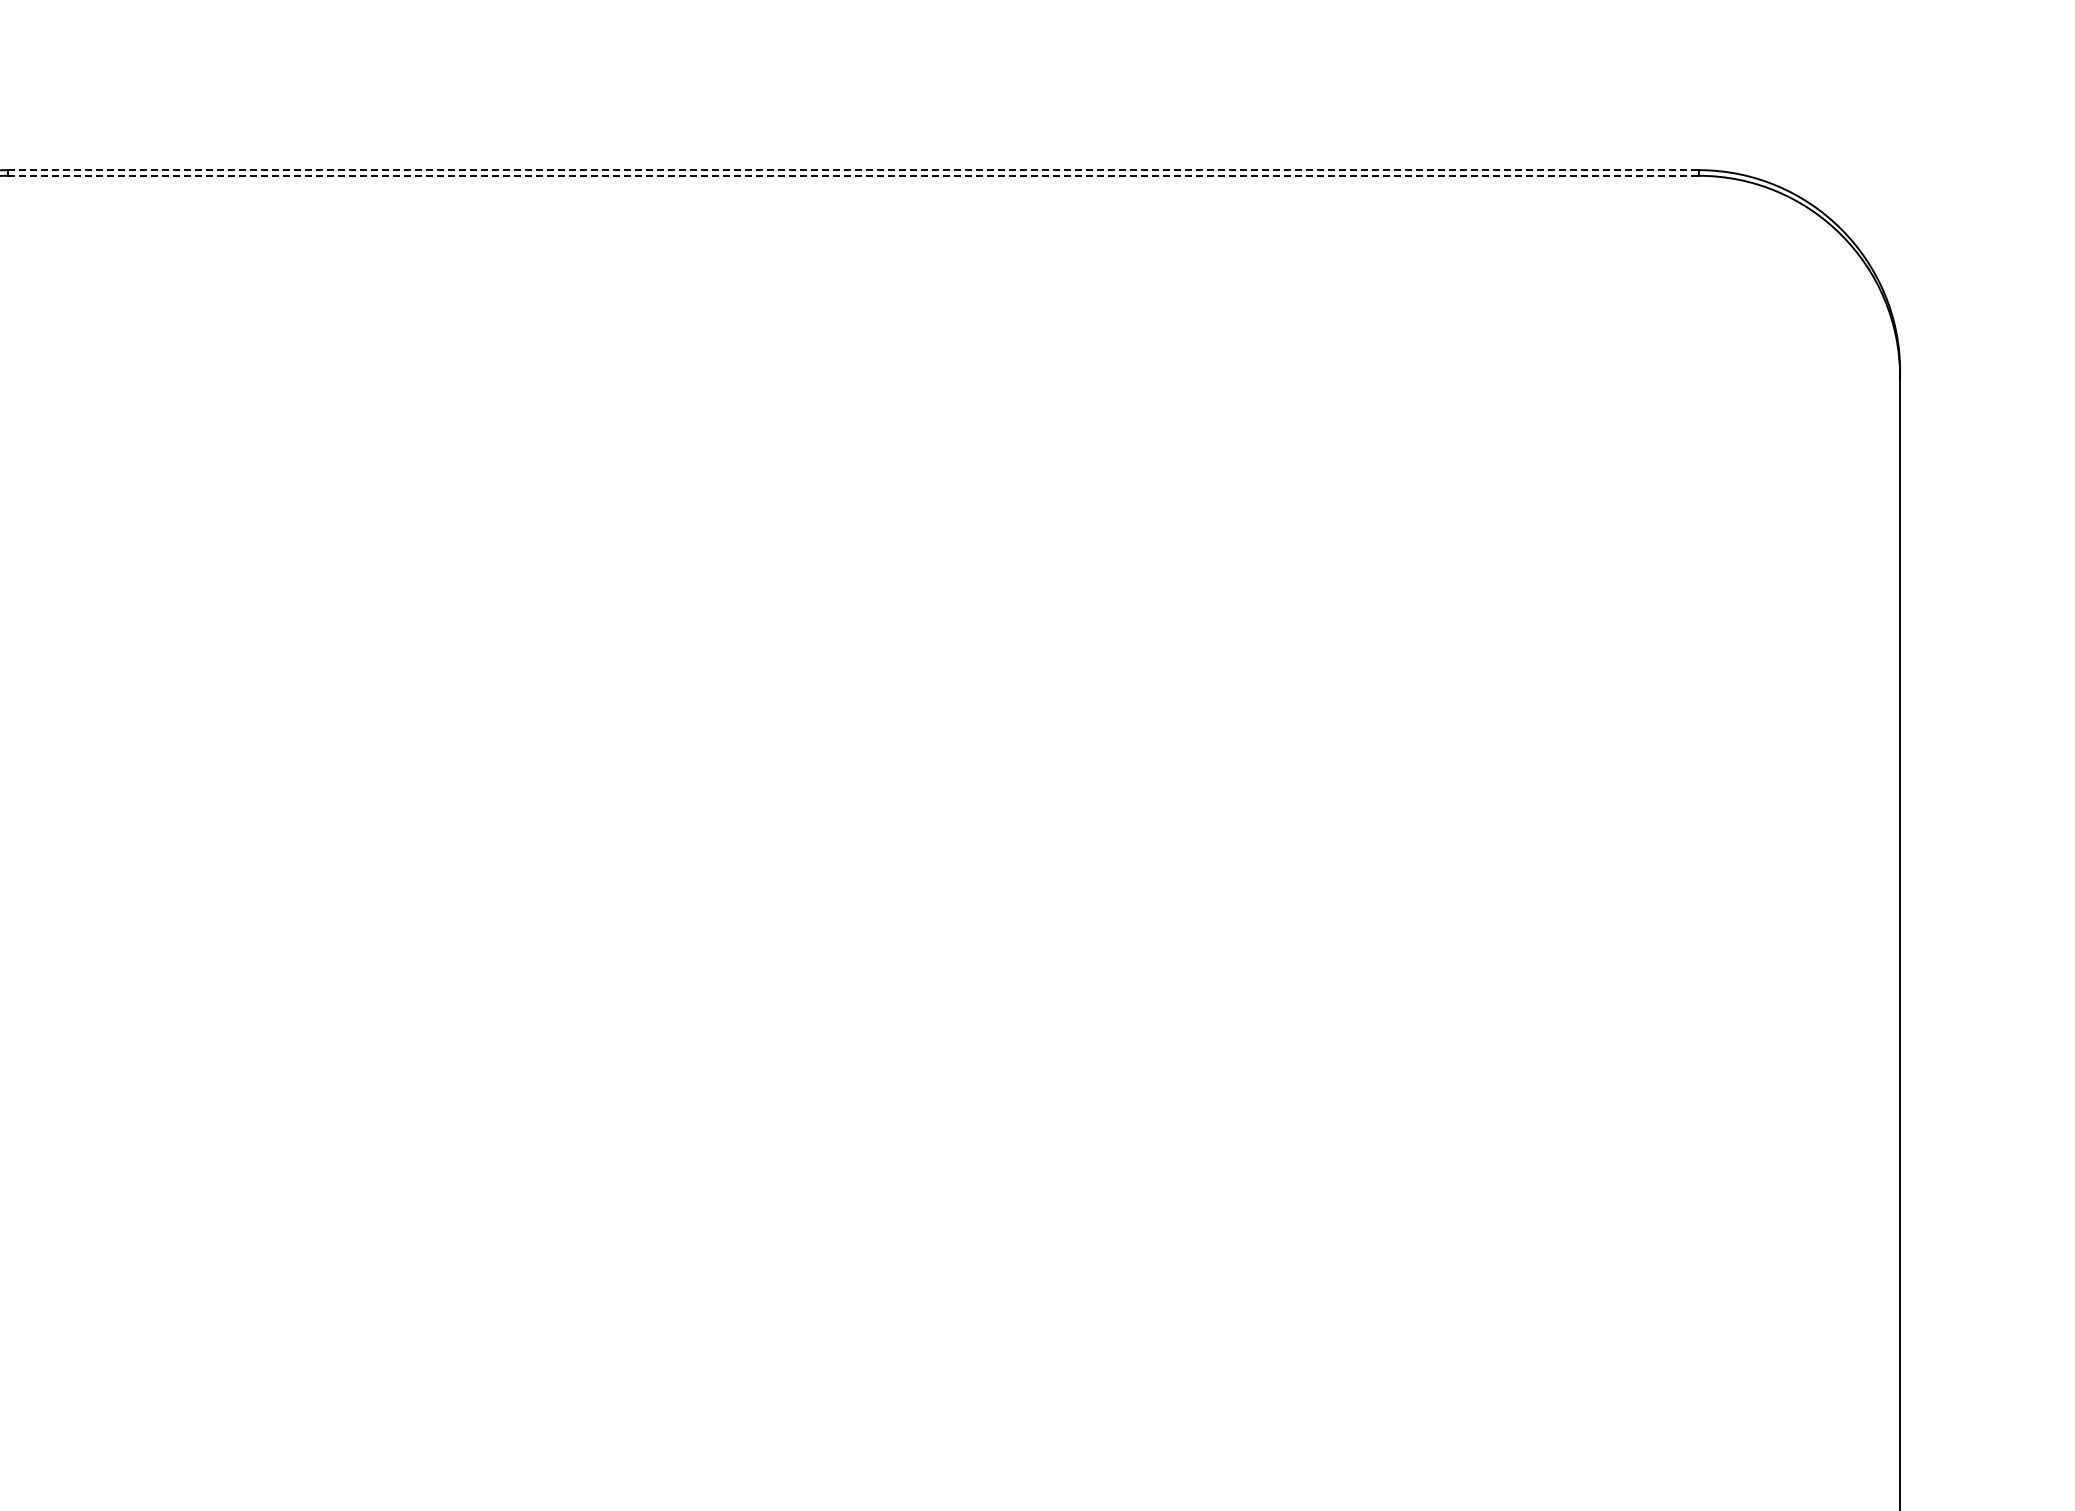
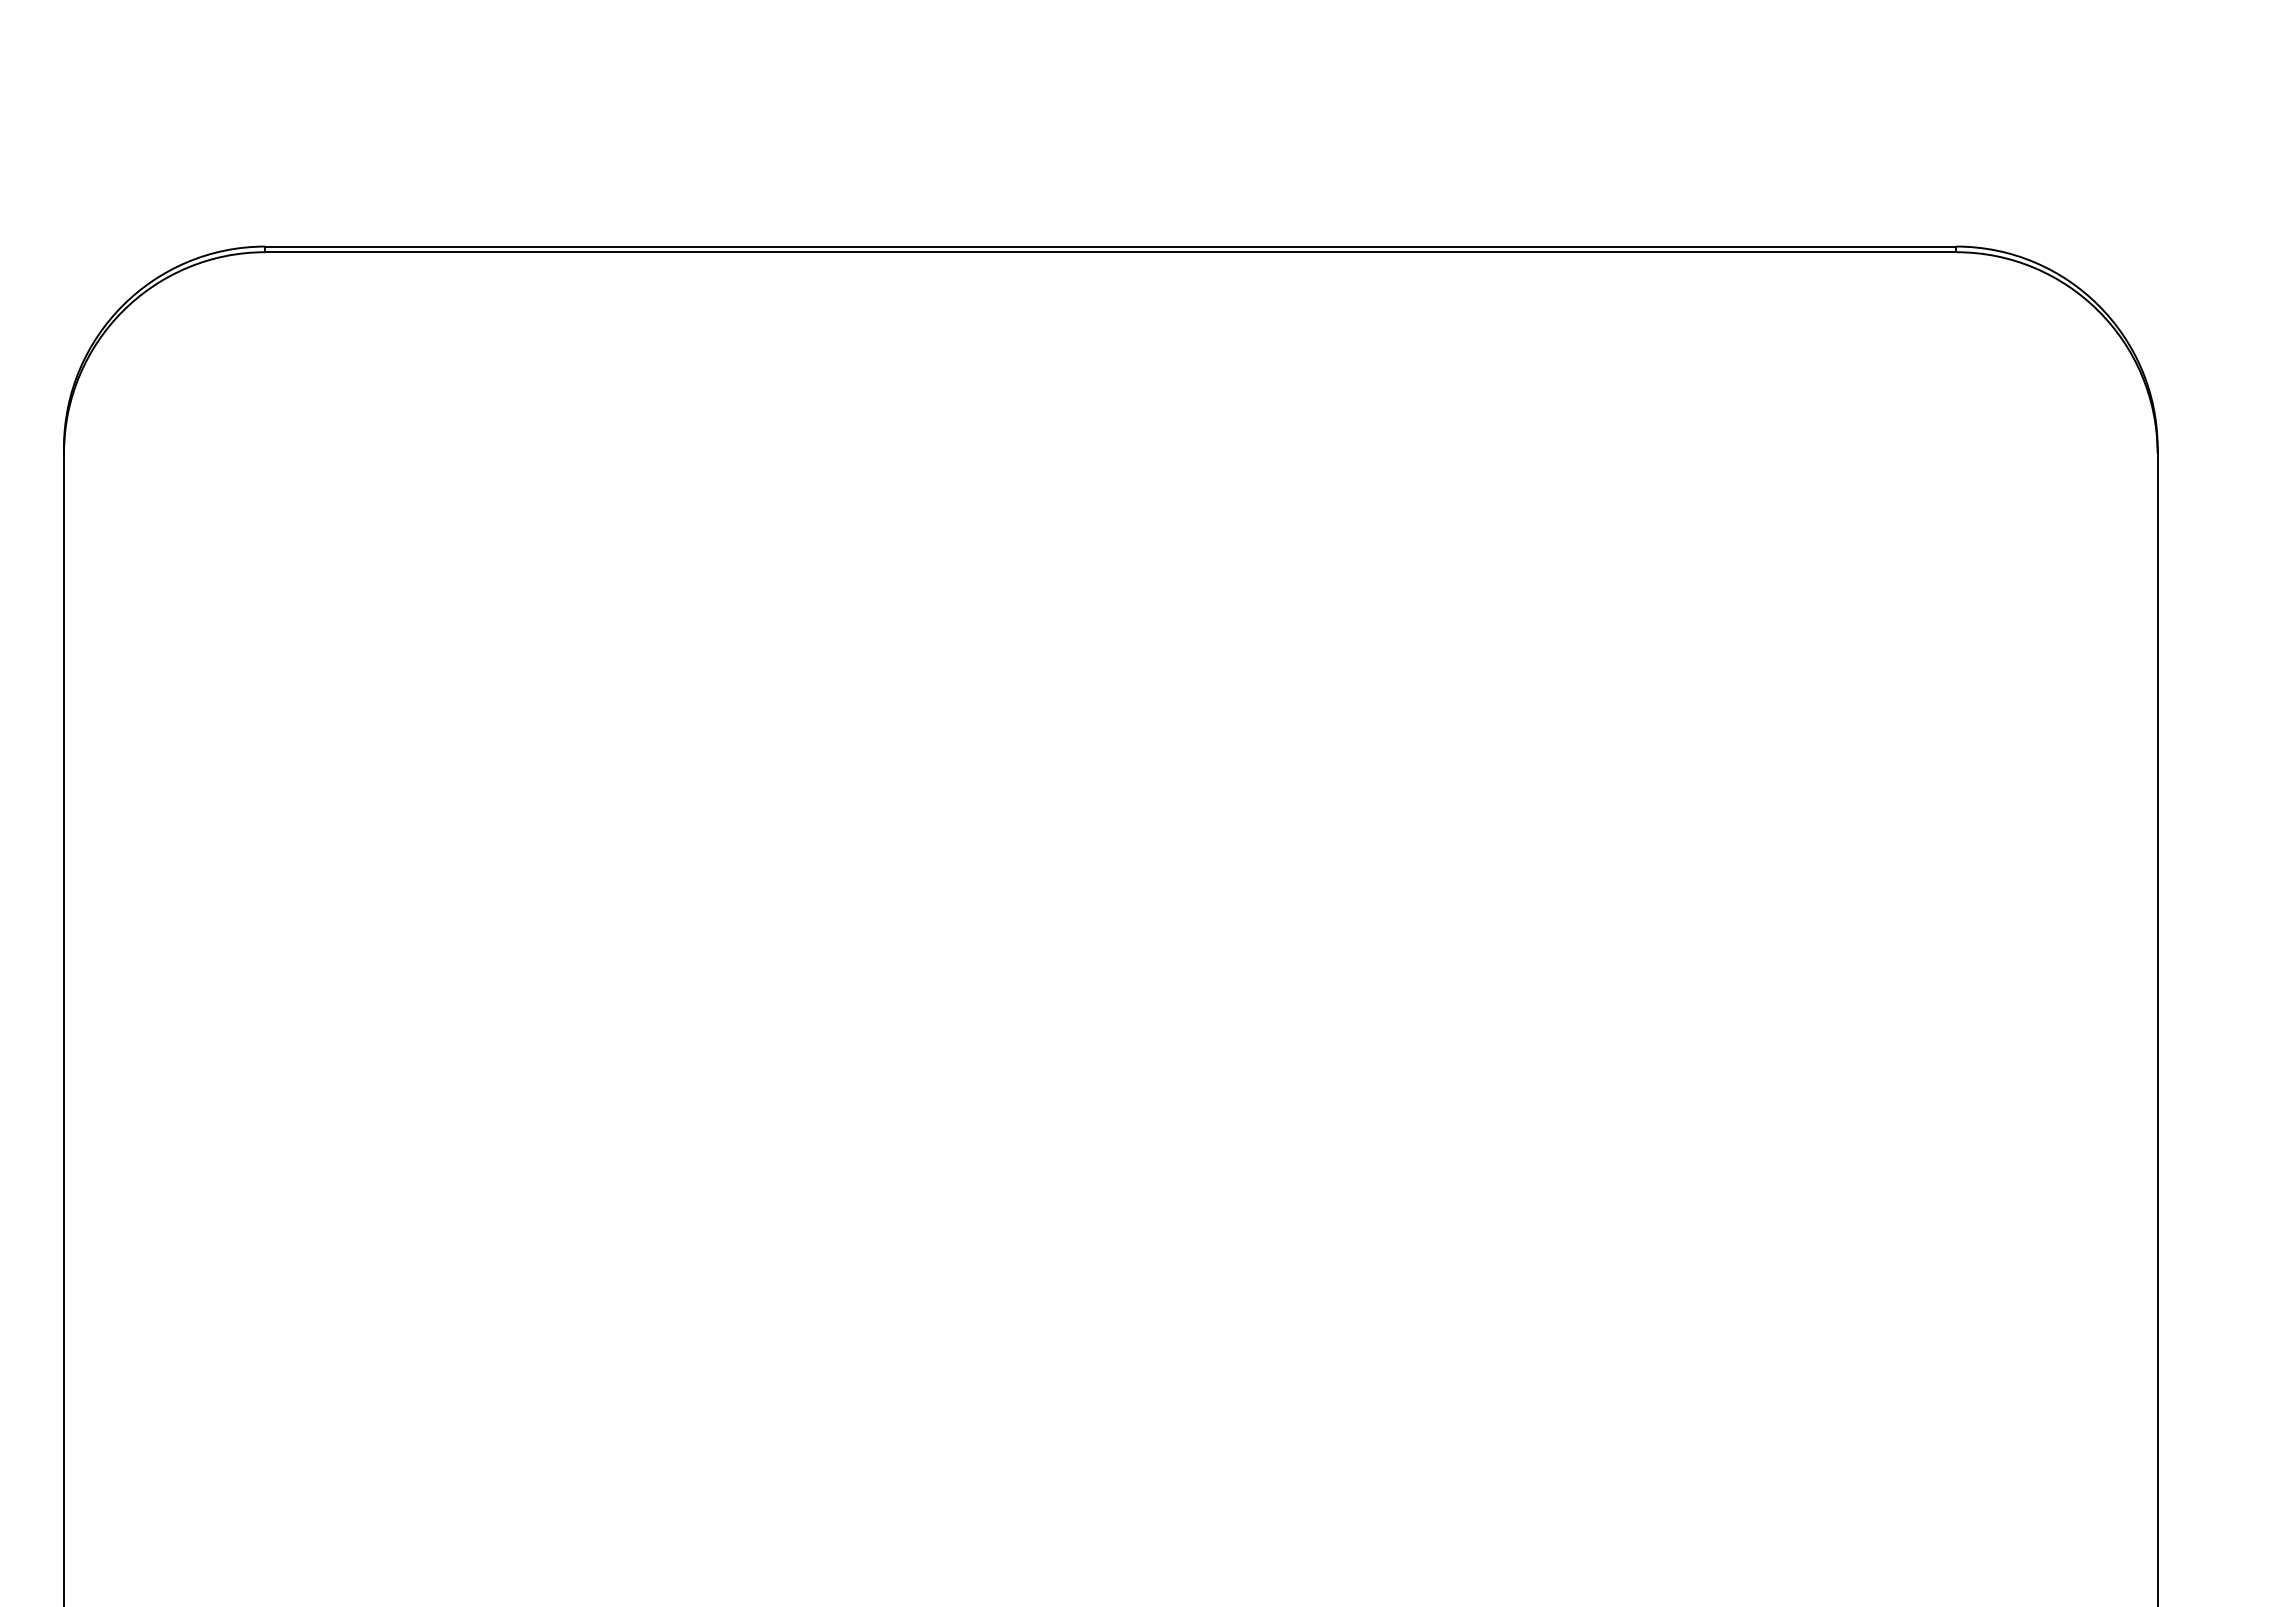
line: (854, 170) -> (1111, 246), dashed -> solid
line: (854, 176) -> (1111, 252), dashed -> solid

